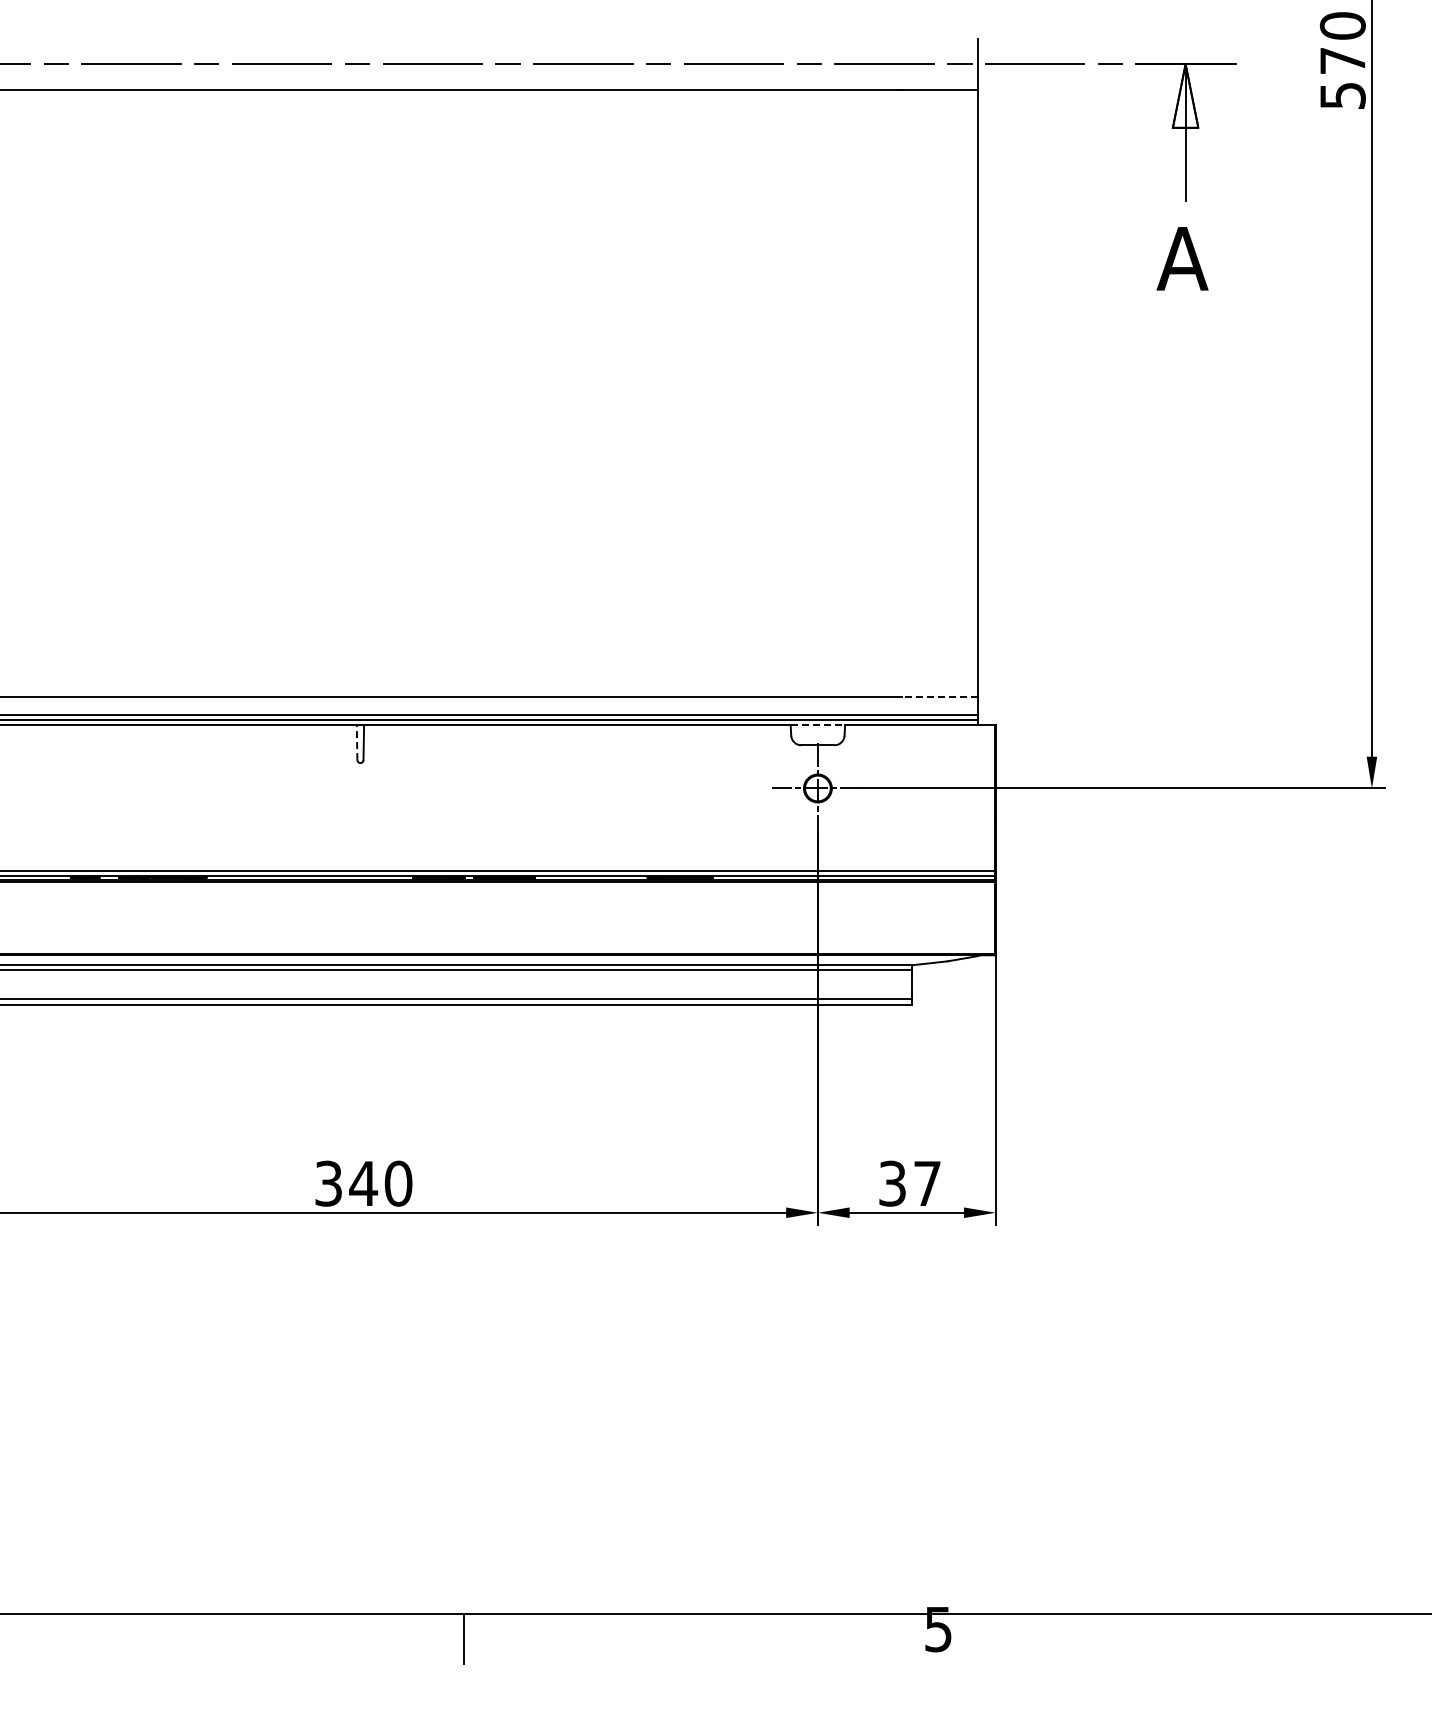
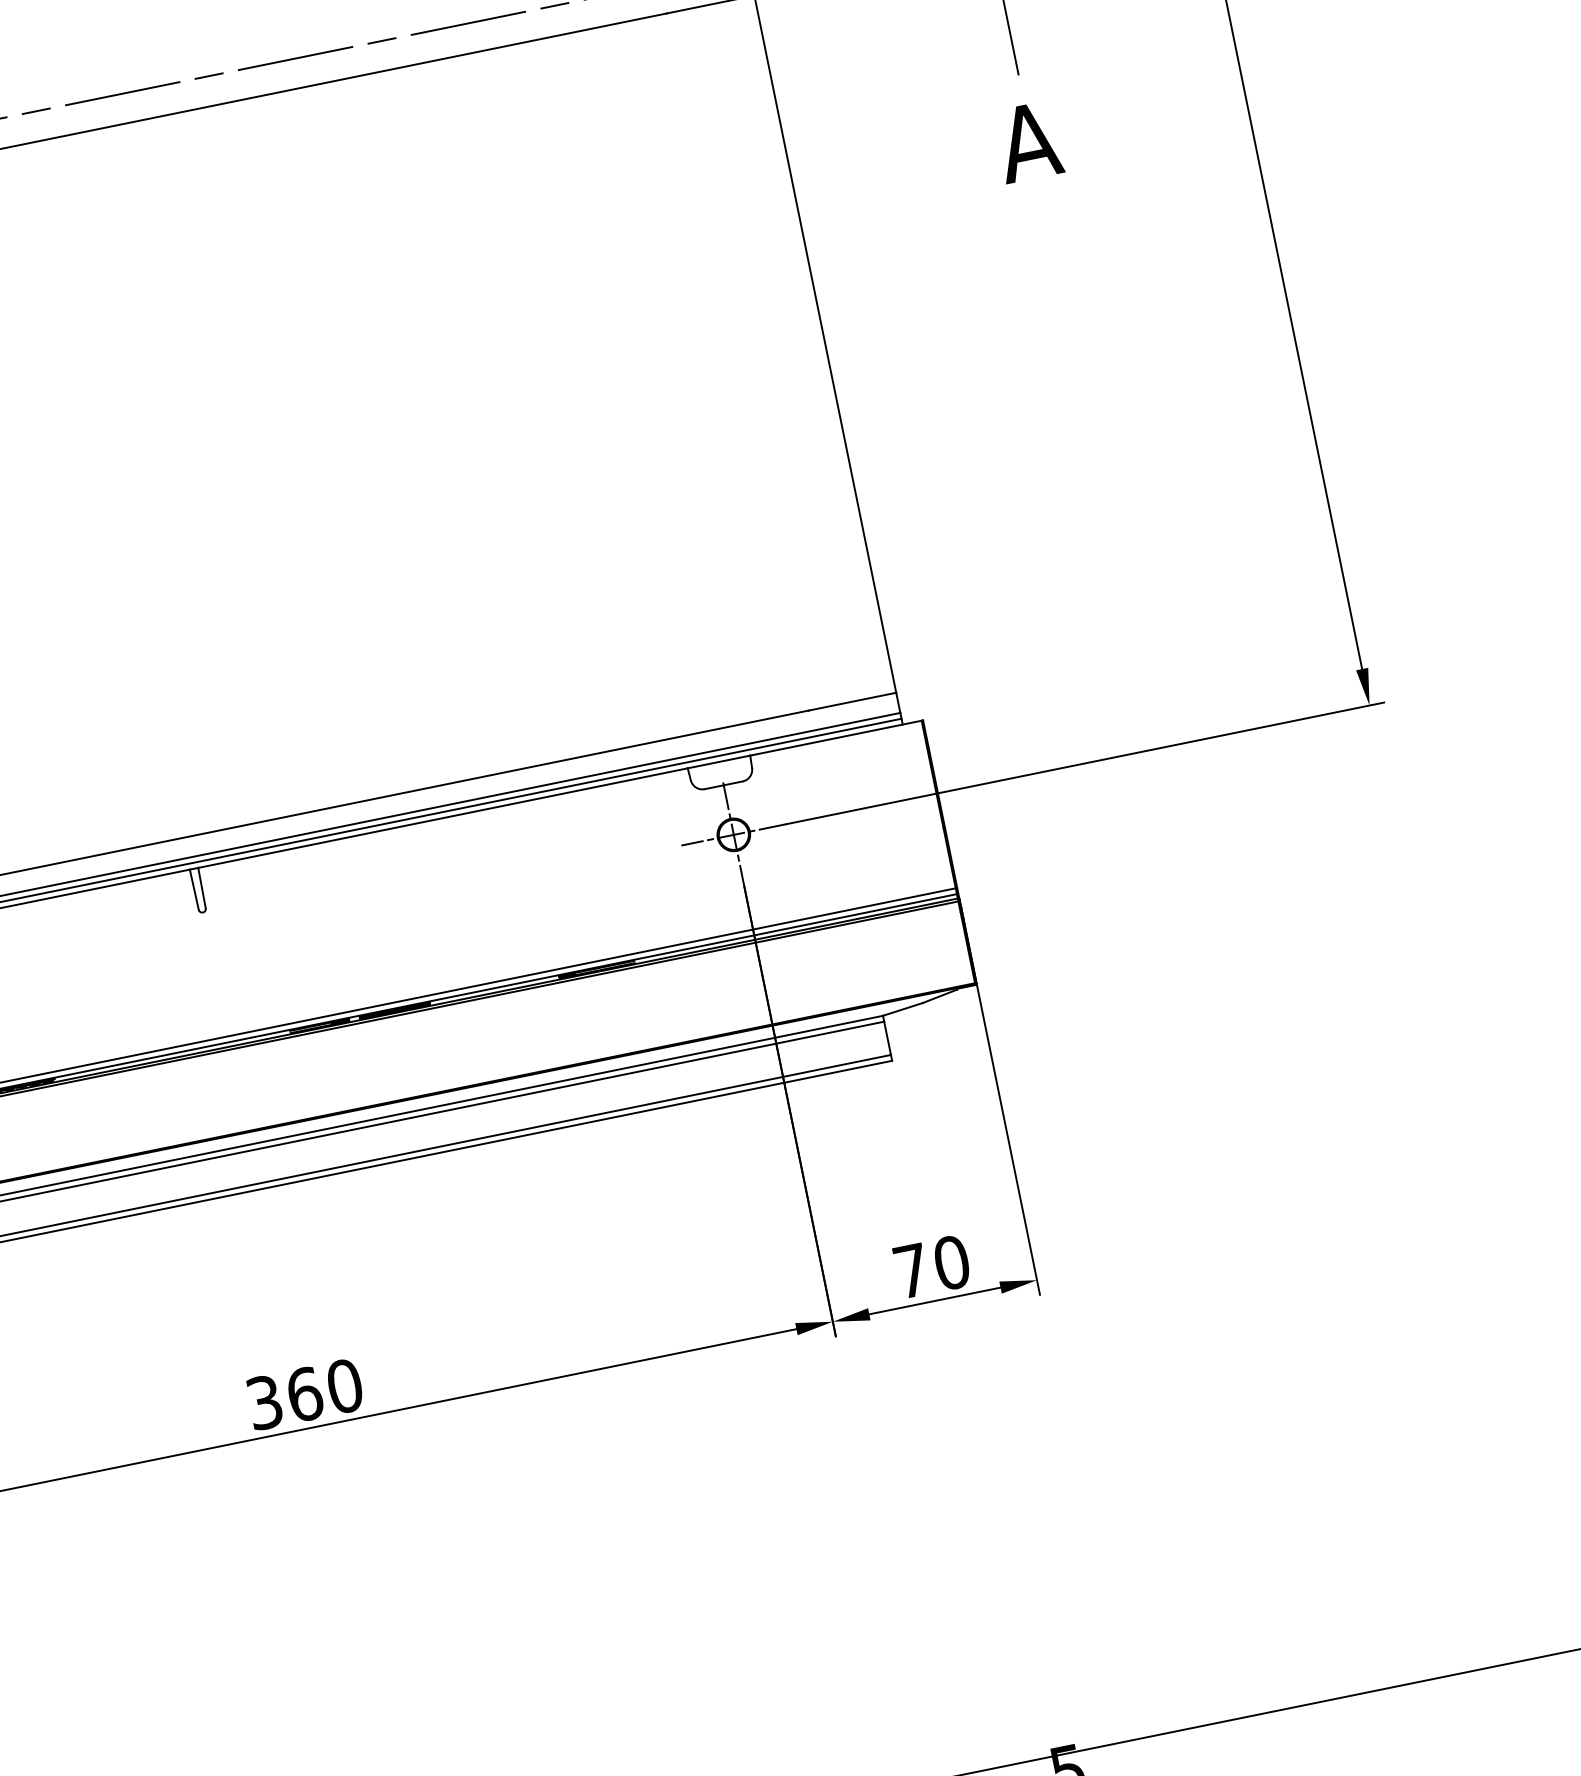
line: (939, 697) -> (852, 702), dashed -> solid
line: (818, 724) -> (719, 761), dashed -> solid
line: (357, 742) -> (194, 889), dashed -> solid
text: (363, 1183) -> (304, 1394), 340 -> 360
text: (910, 1183) -> (932, 1266), 37 -> 70

